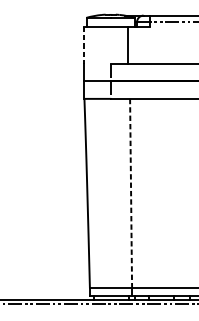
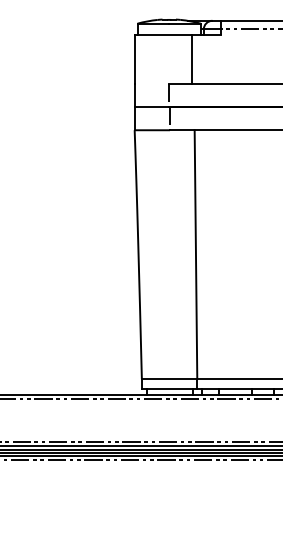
line: (84, 45) -> (134, 60), dashed -> solid
line: (130, 194) -> (195, 255), dashed -> solid

